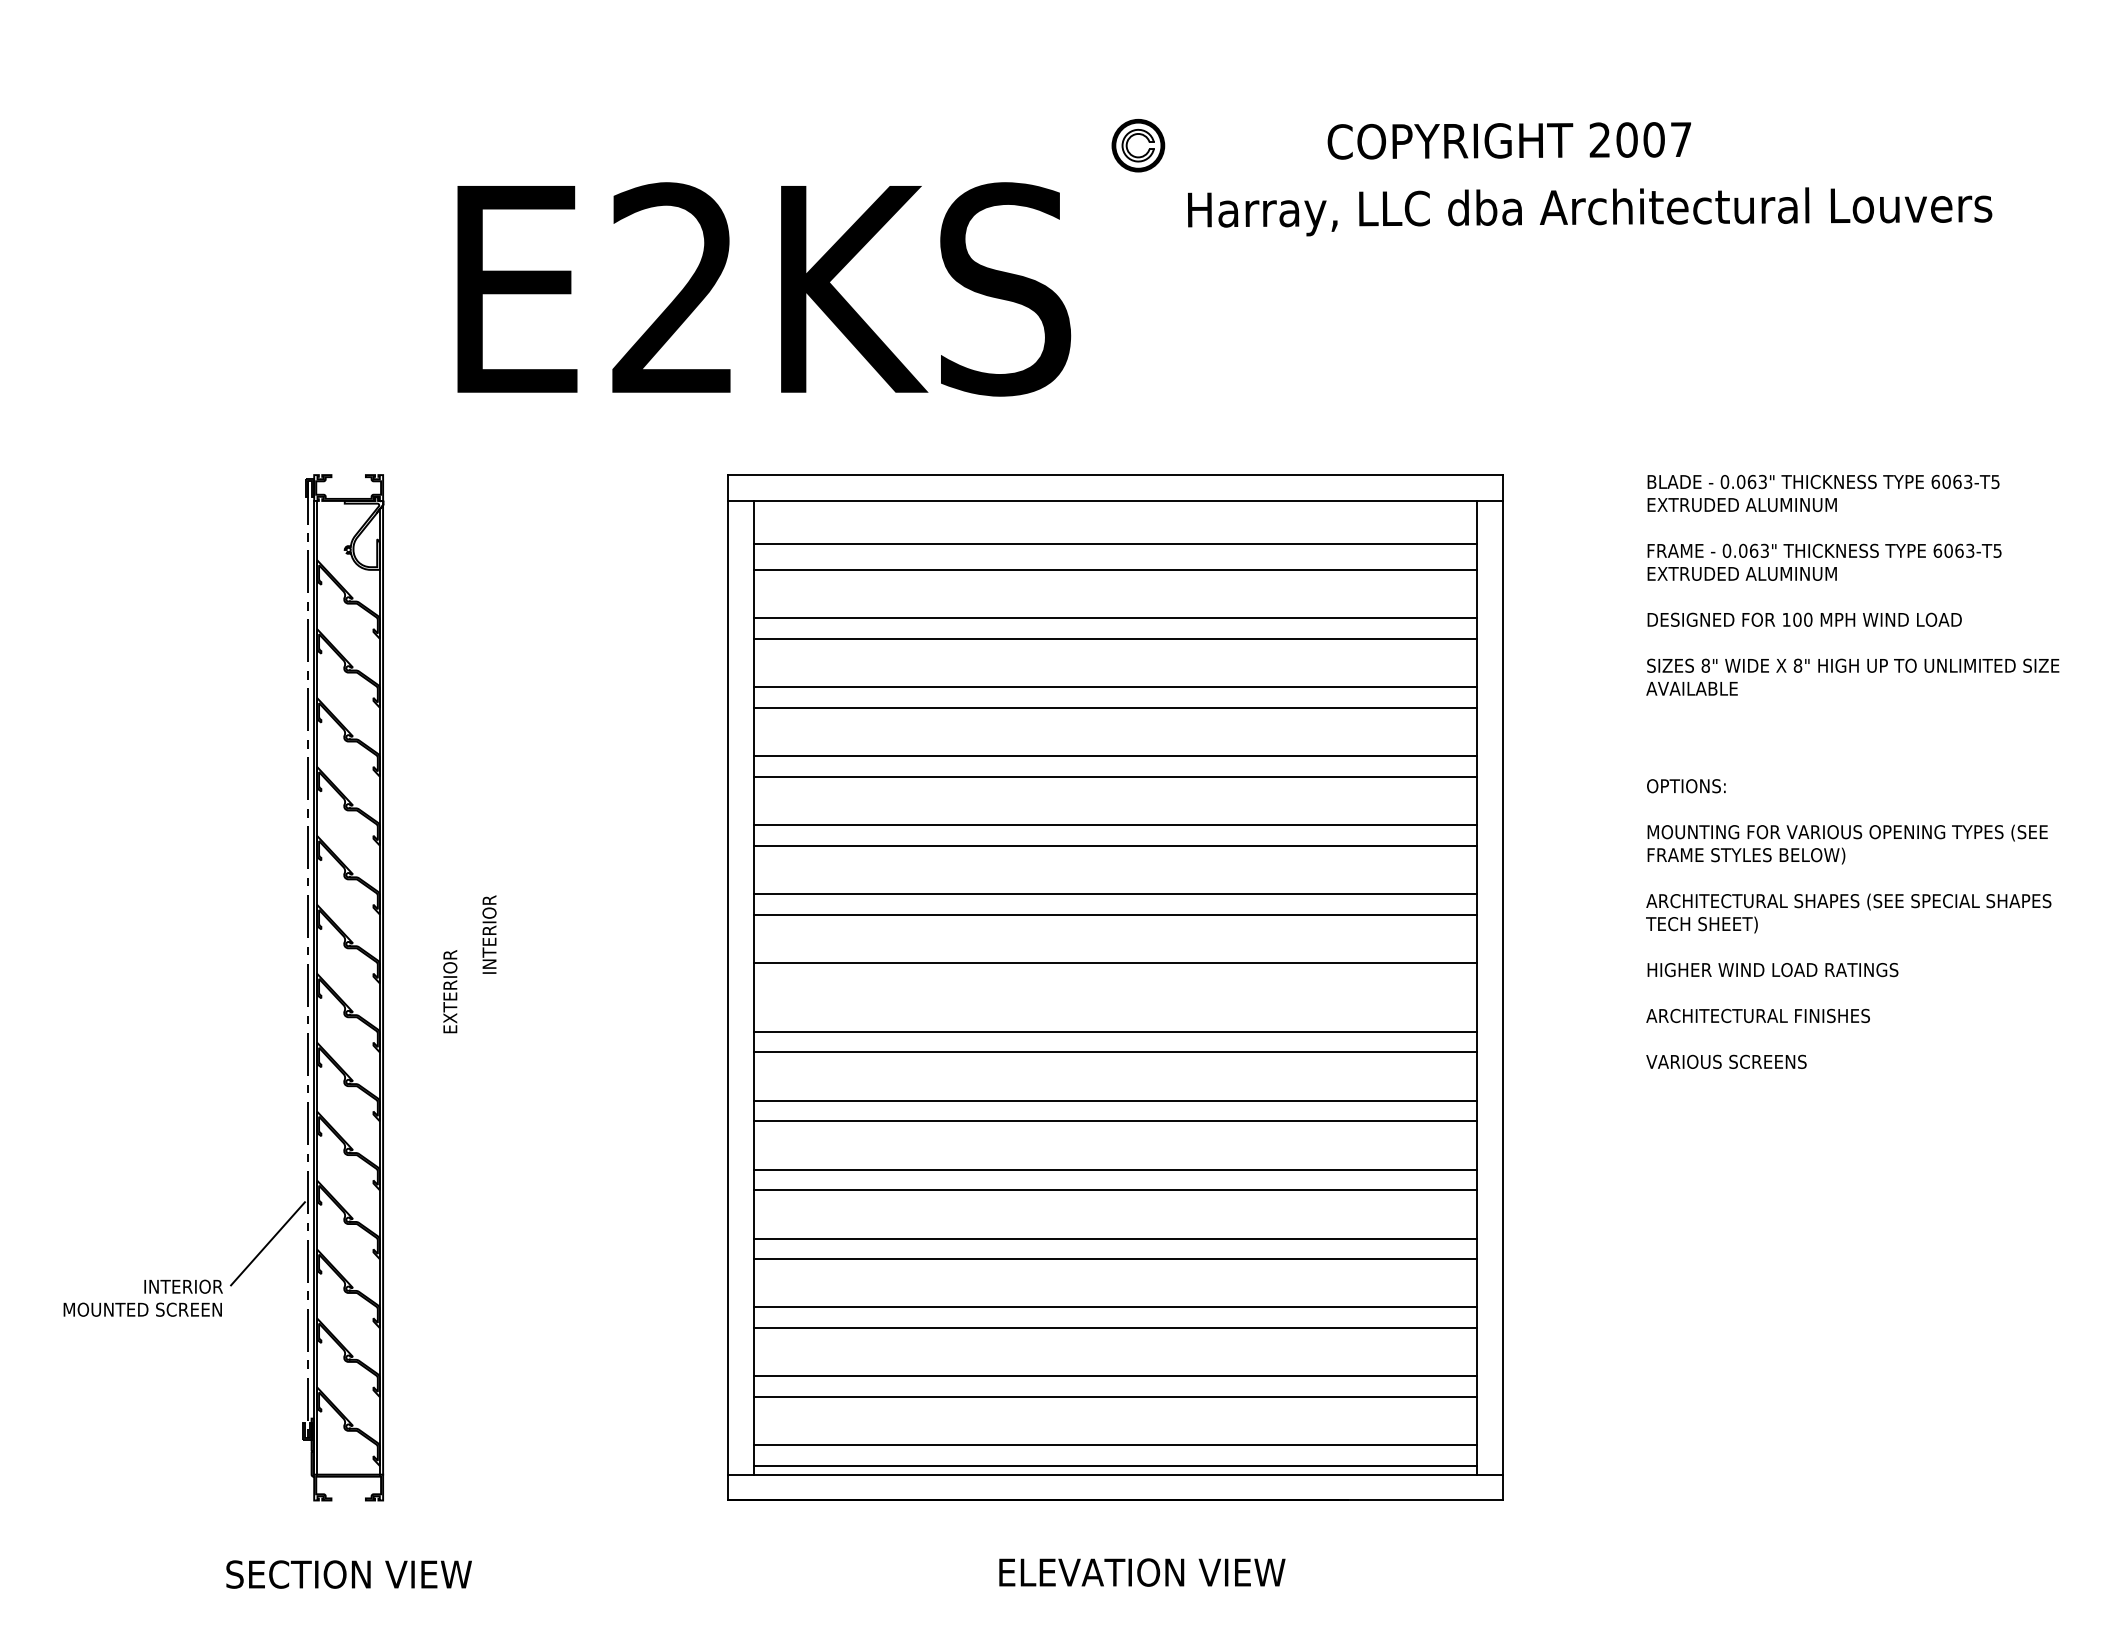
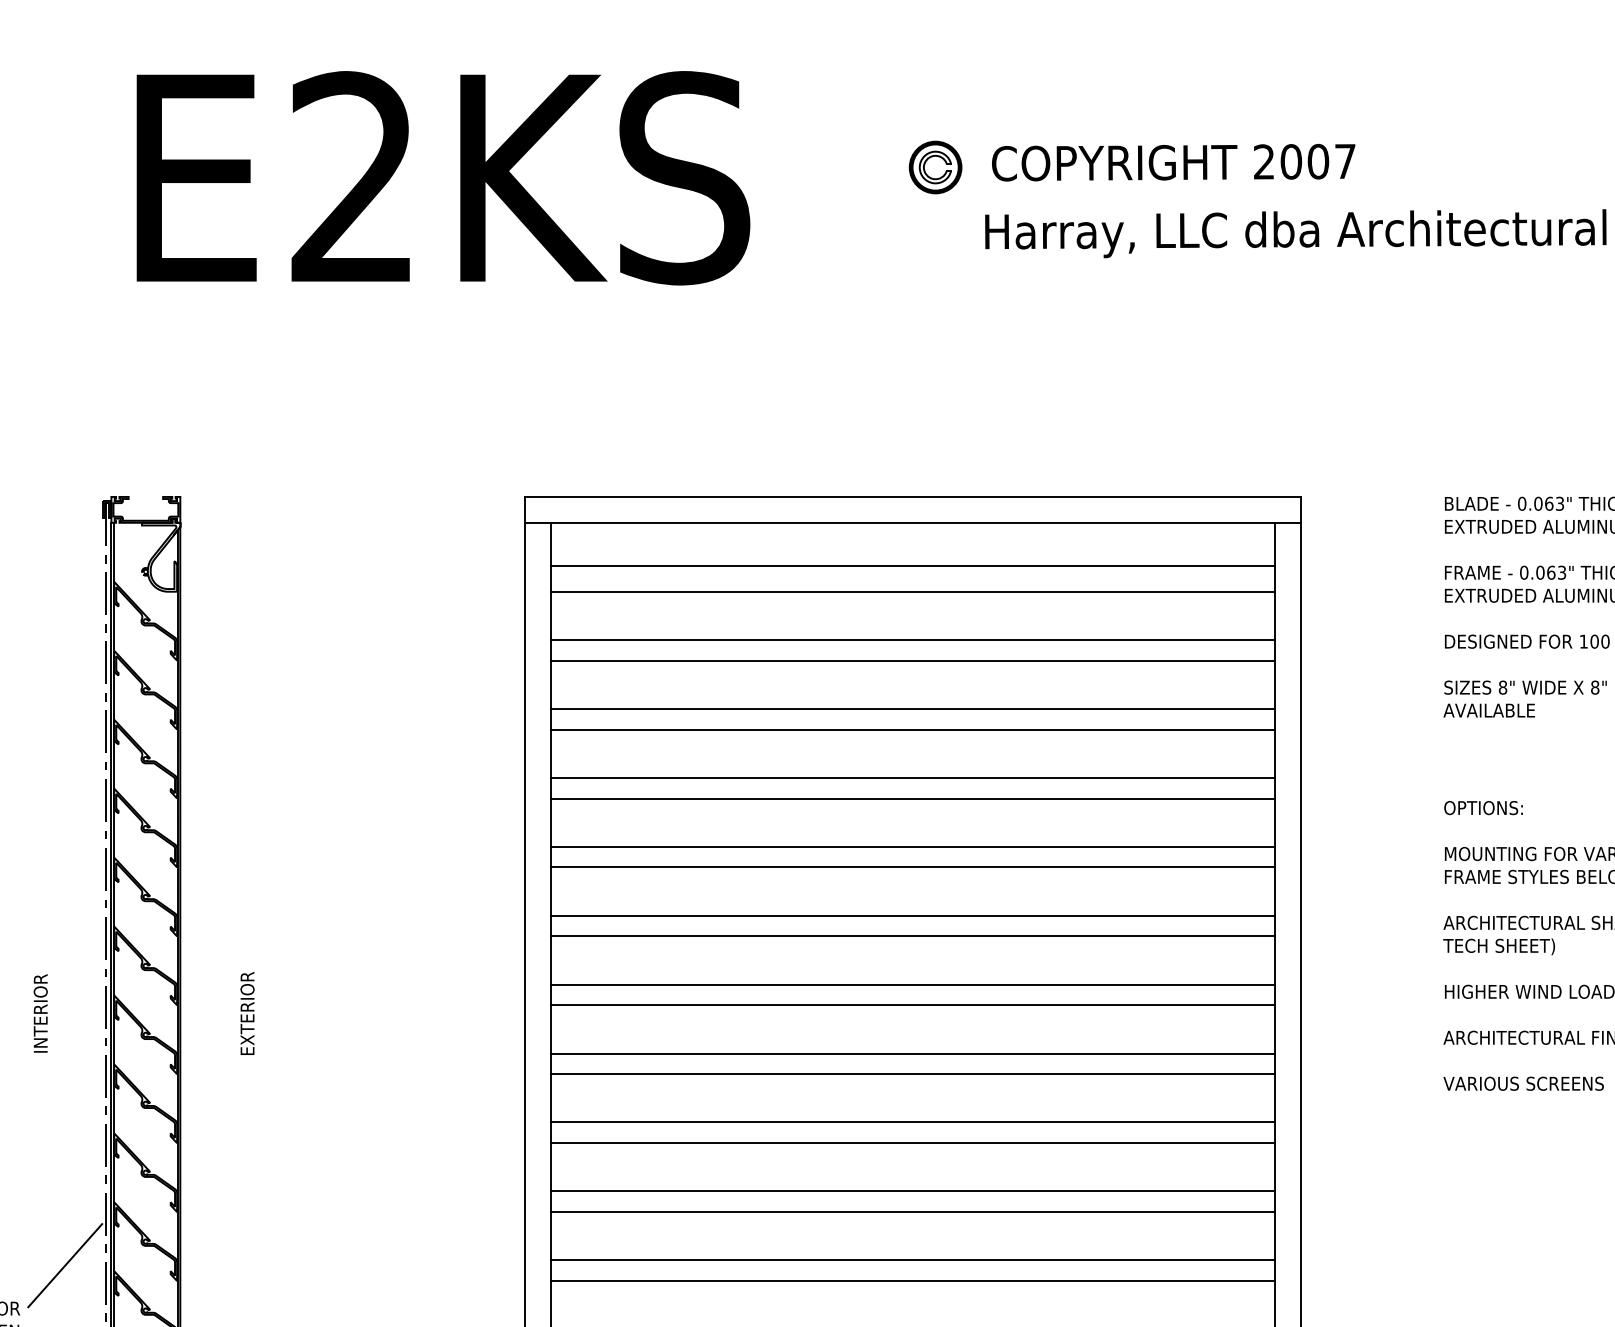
text: (1508, 140) -> (1172, 162), moved
text: (764, 289) -> (443, 178), moved
text: (489, 934) -> (40, 1013), moved
line: (1115, 983) -> (912, 1005), added

